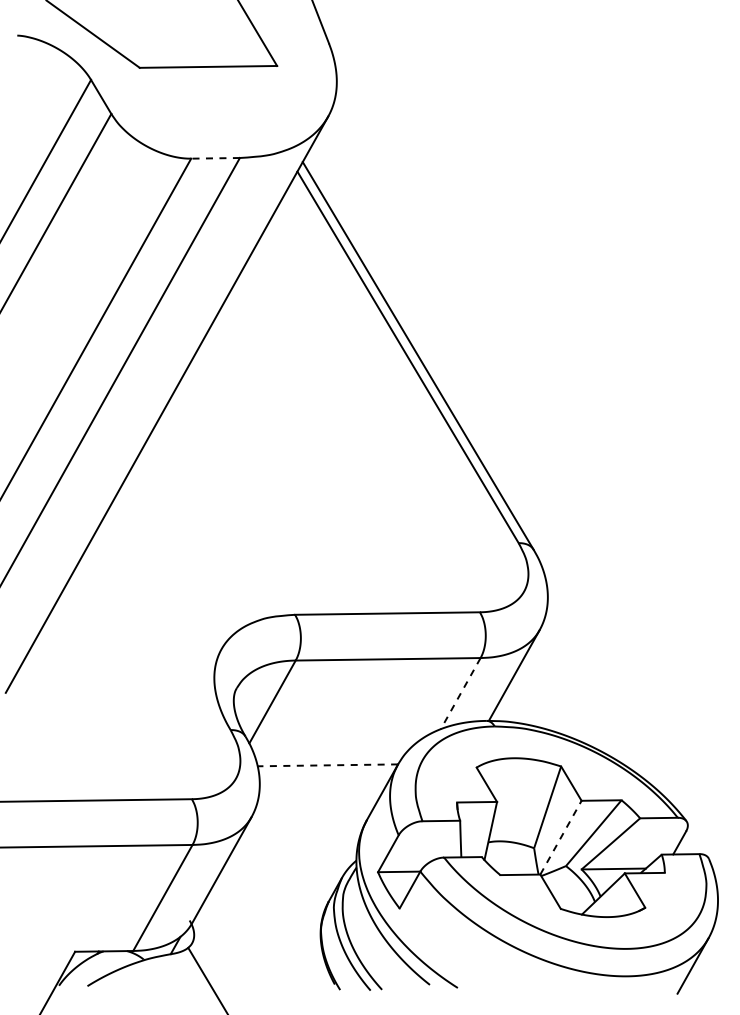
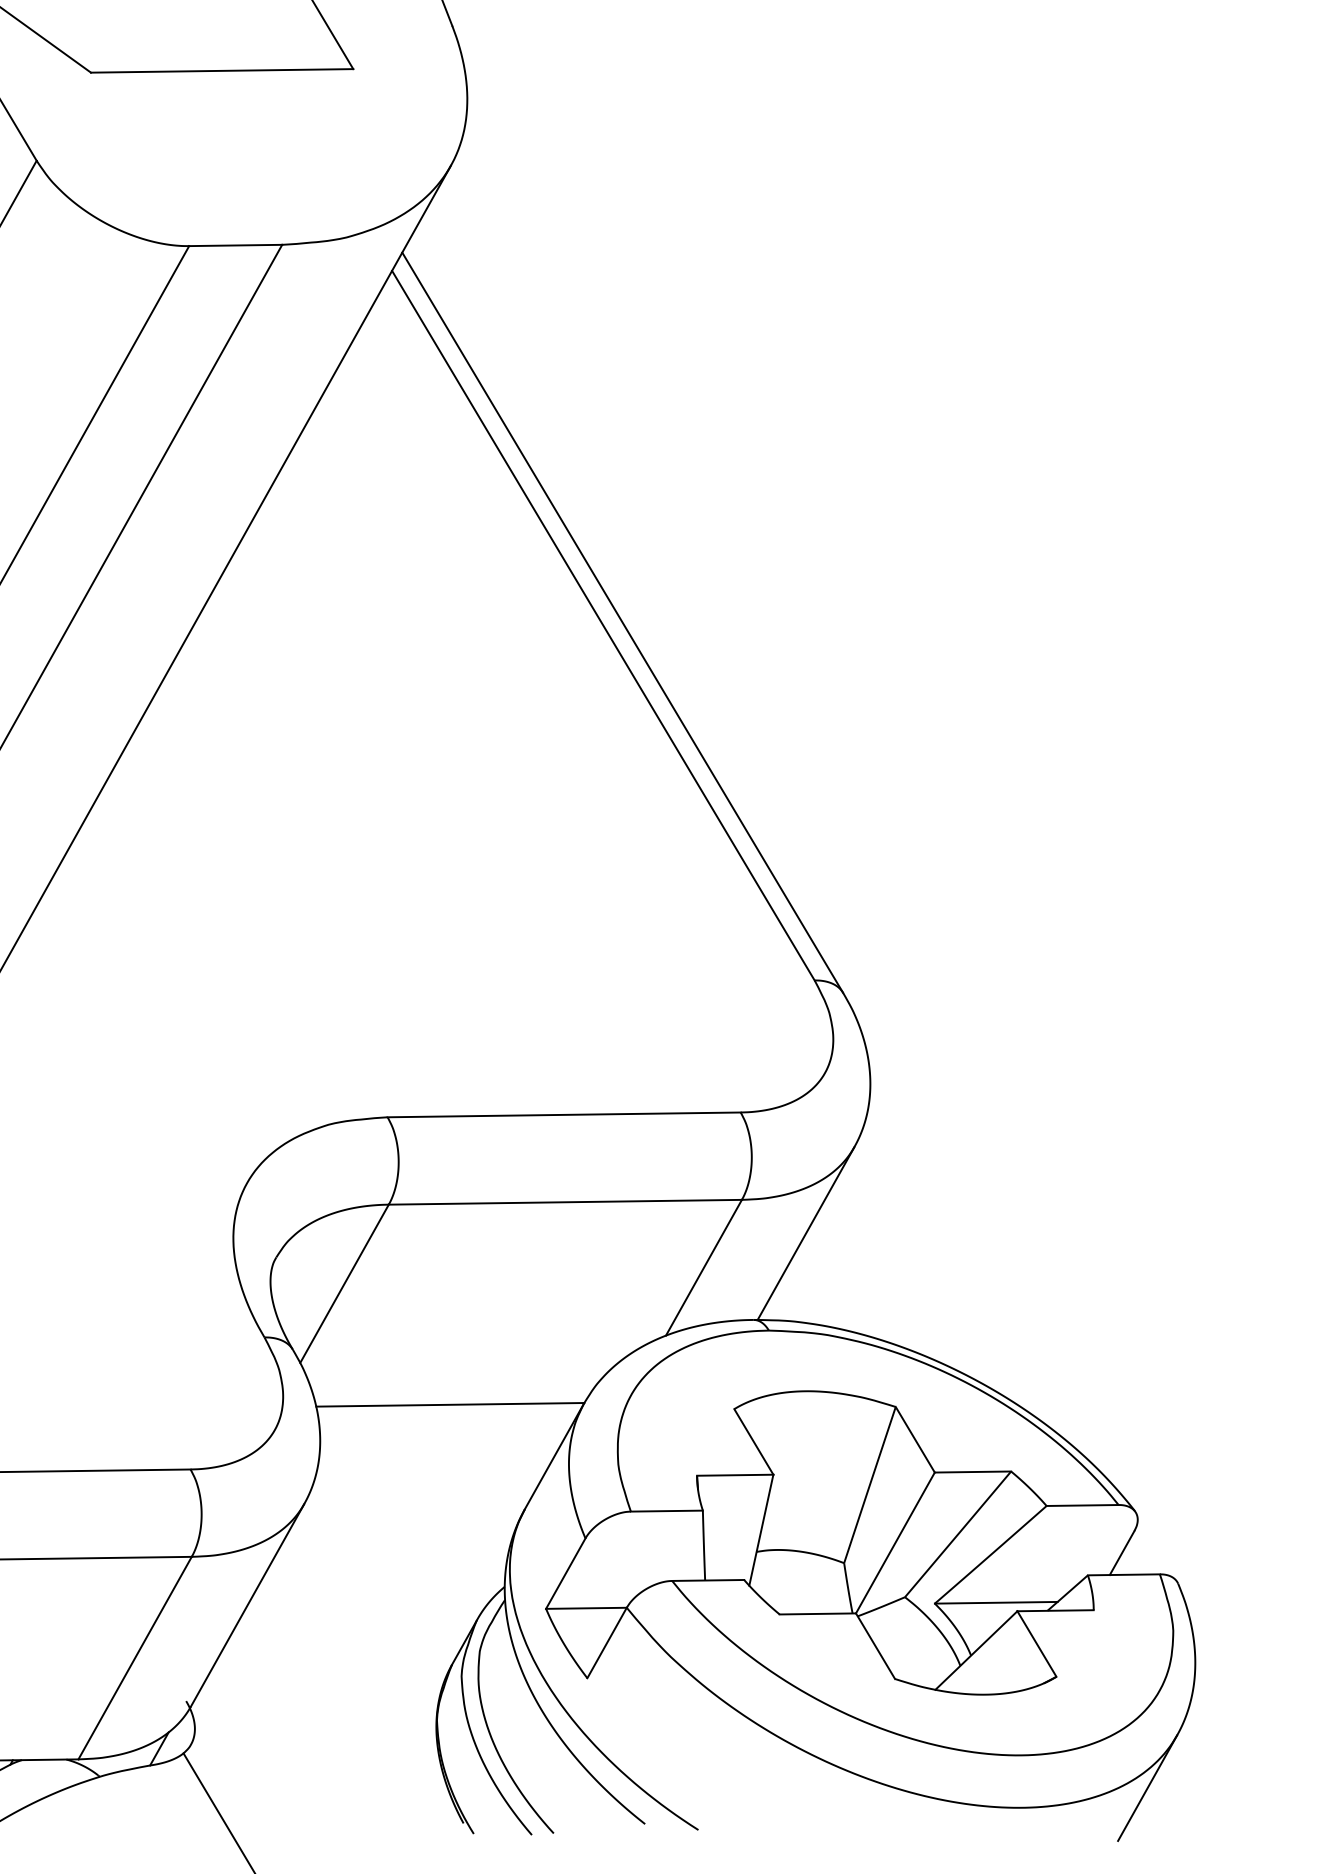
line: (215, 158) -> (235, 245), dashed -> solid
line: (460, 693) -> (703, 1267), dashed -> solid
line: (327, 765) -> (449, 1405), dashed -> solid
line: (561, 837) -> (896, 1542), dashed -> solid

